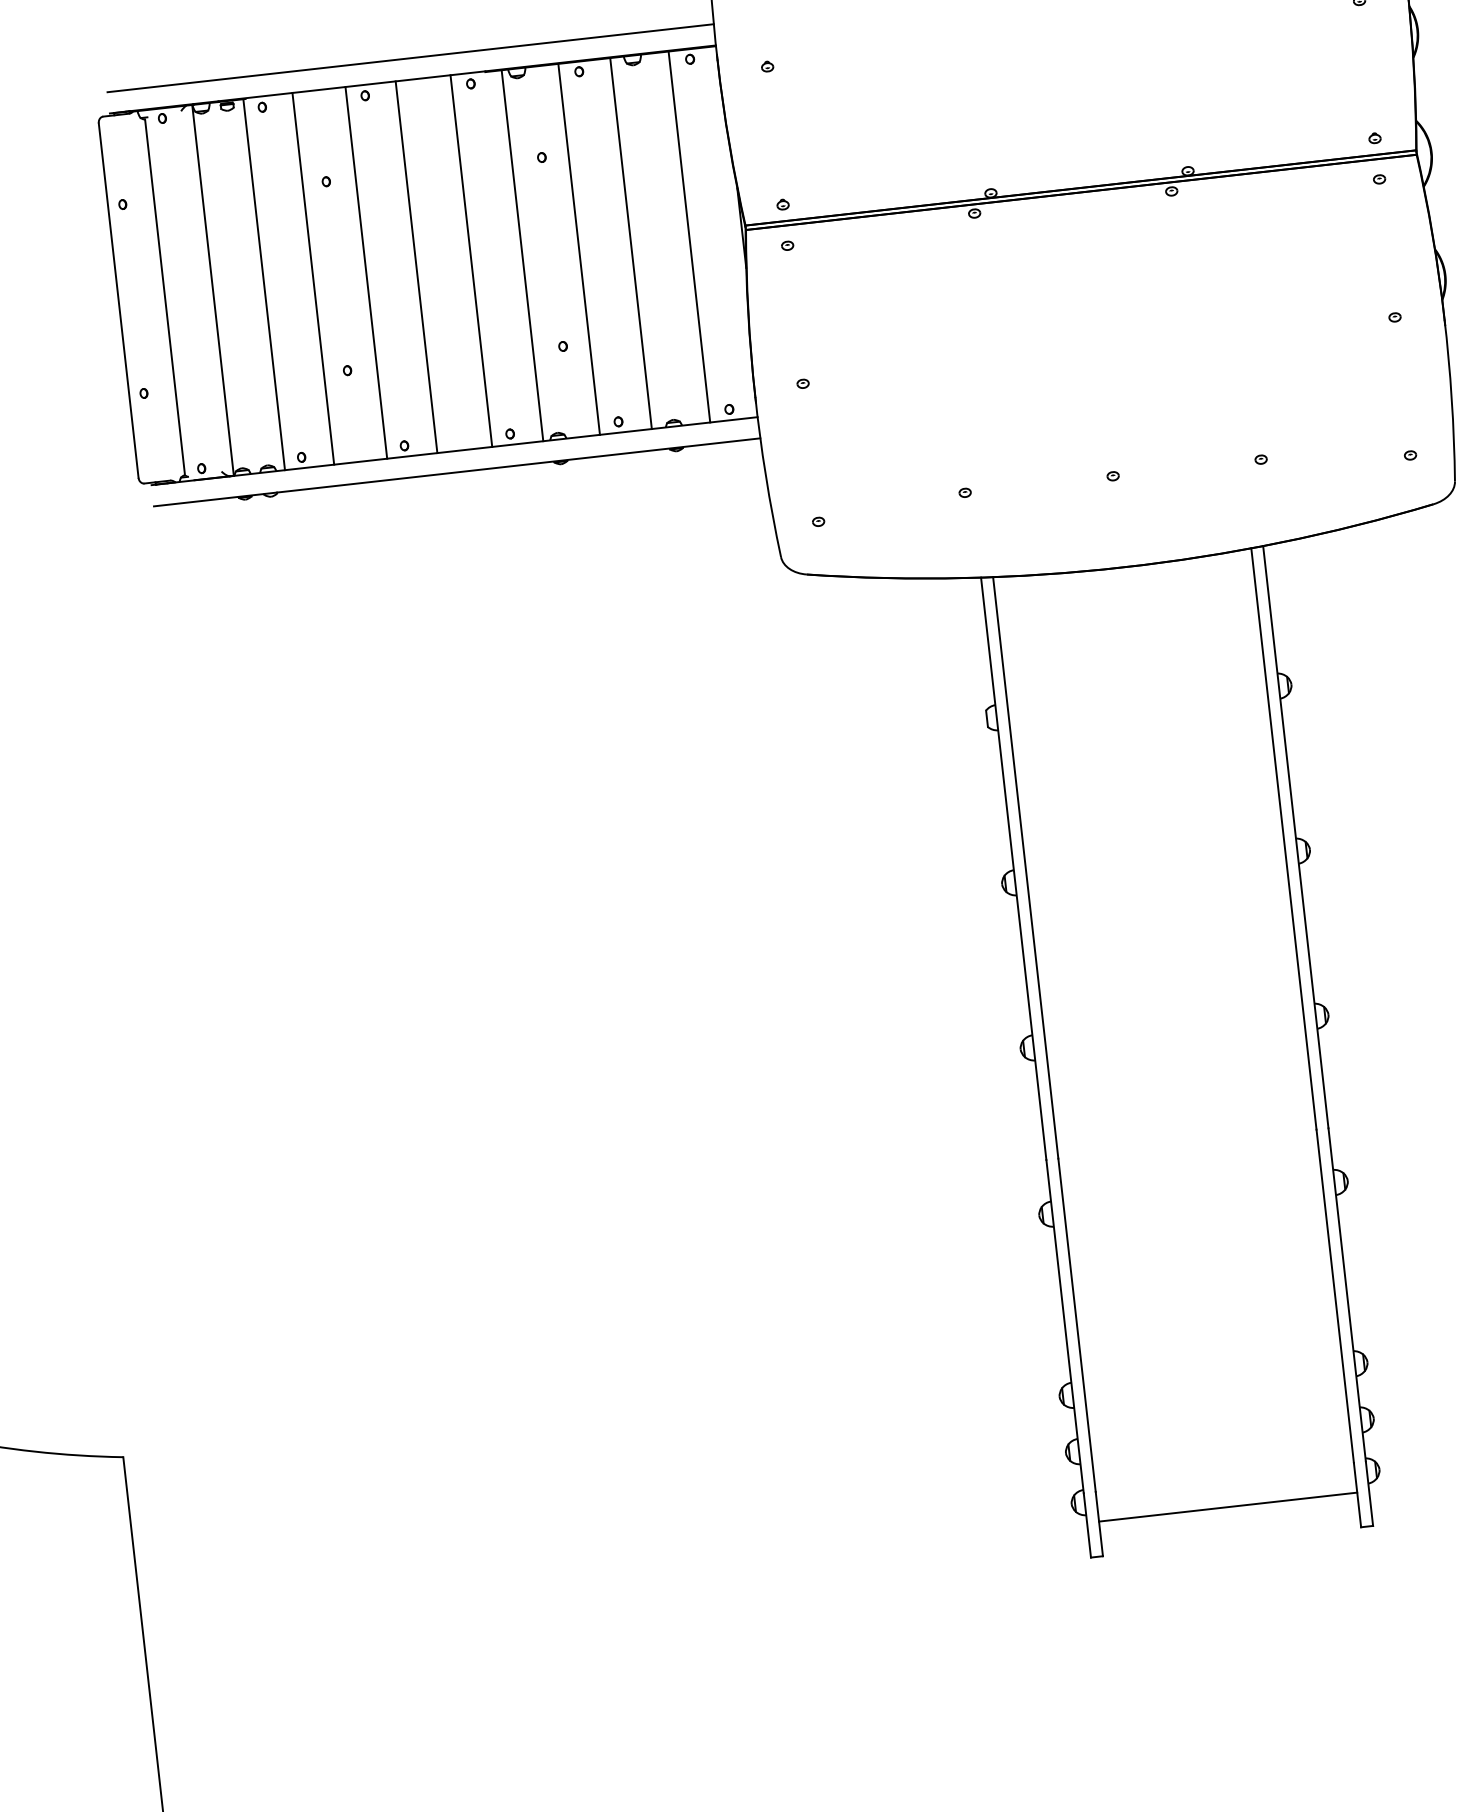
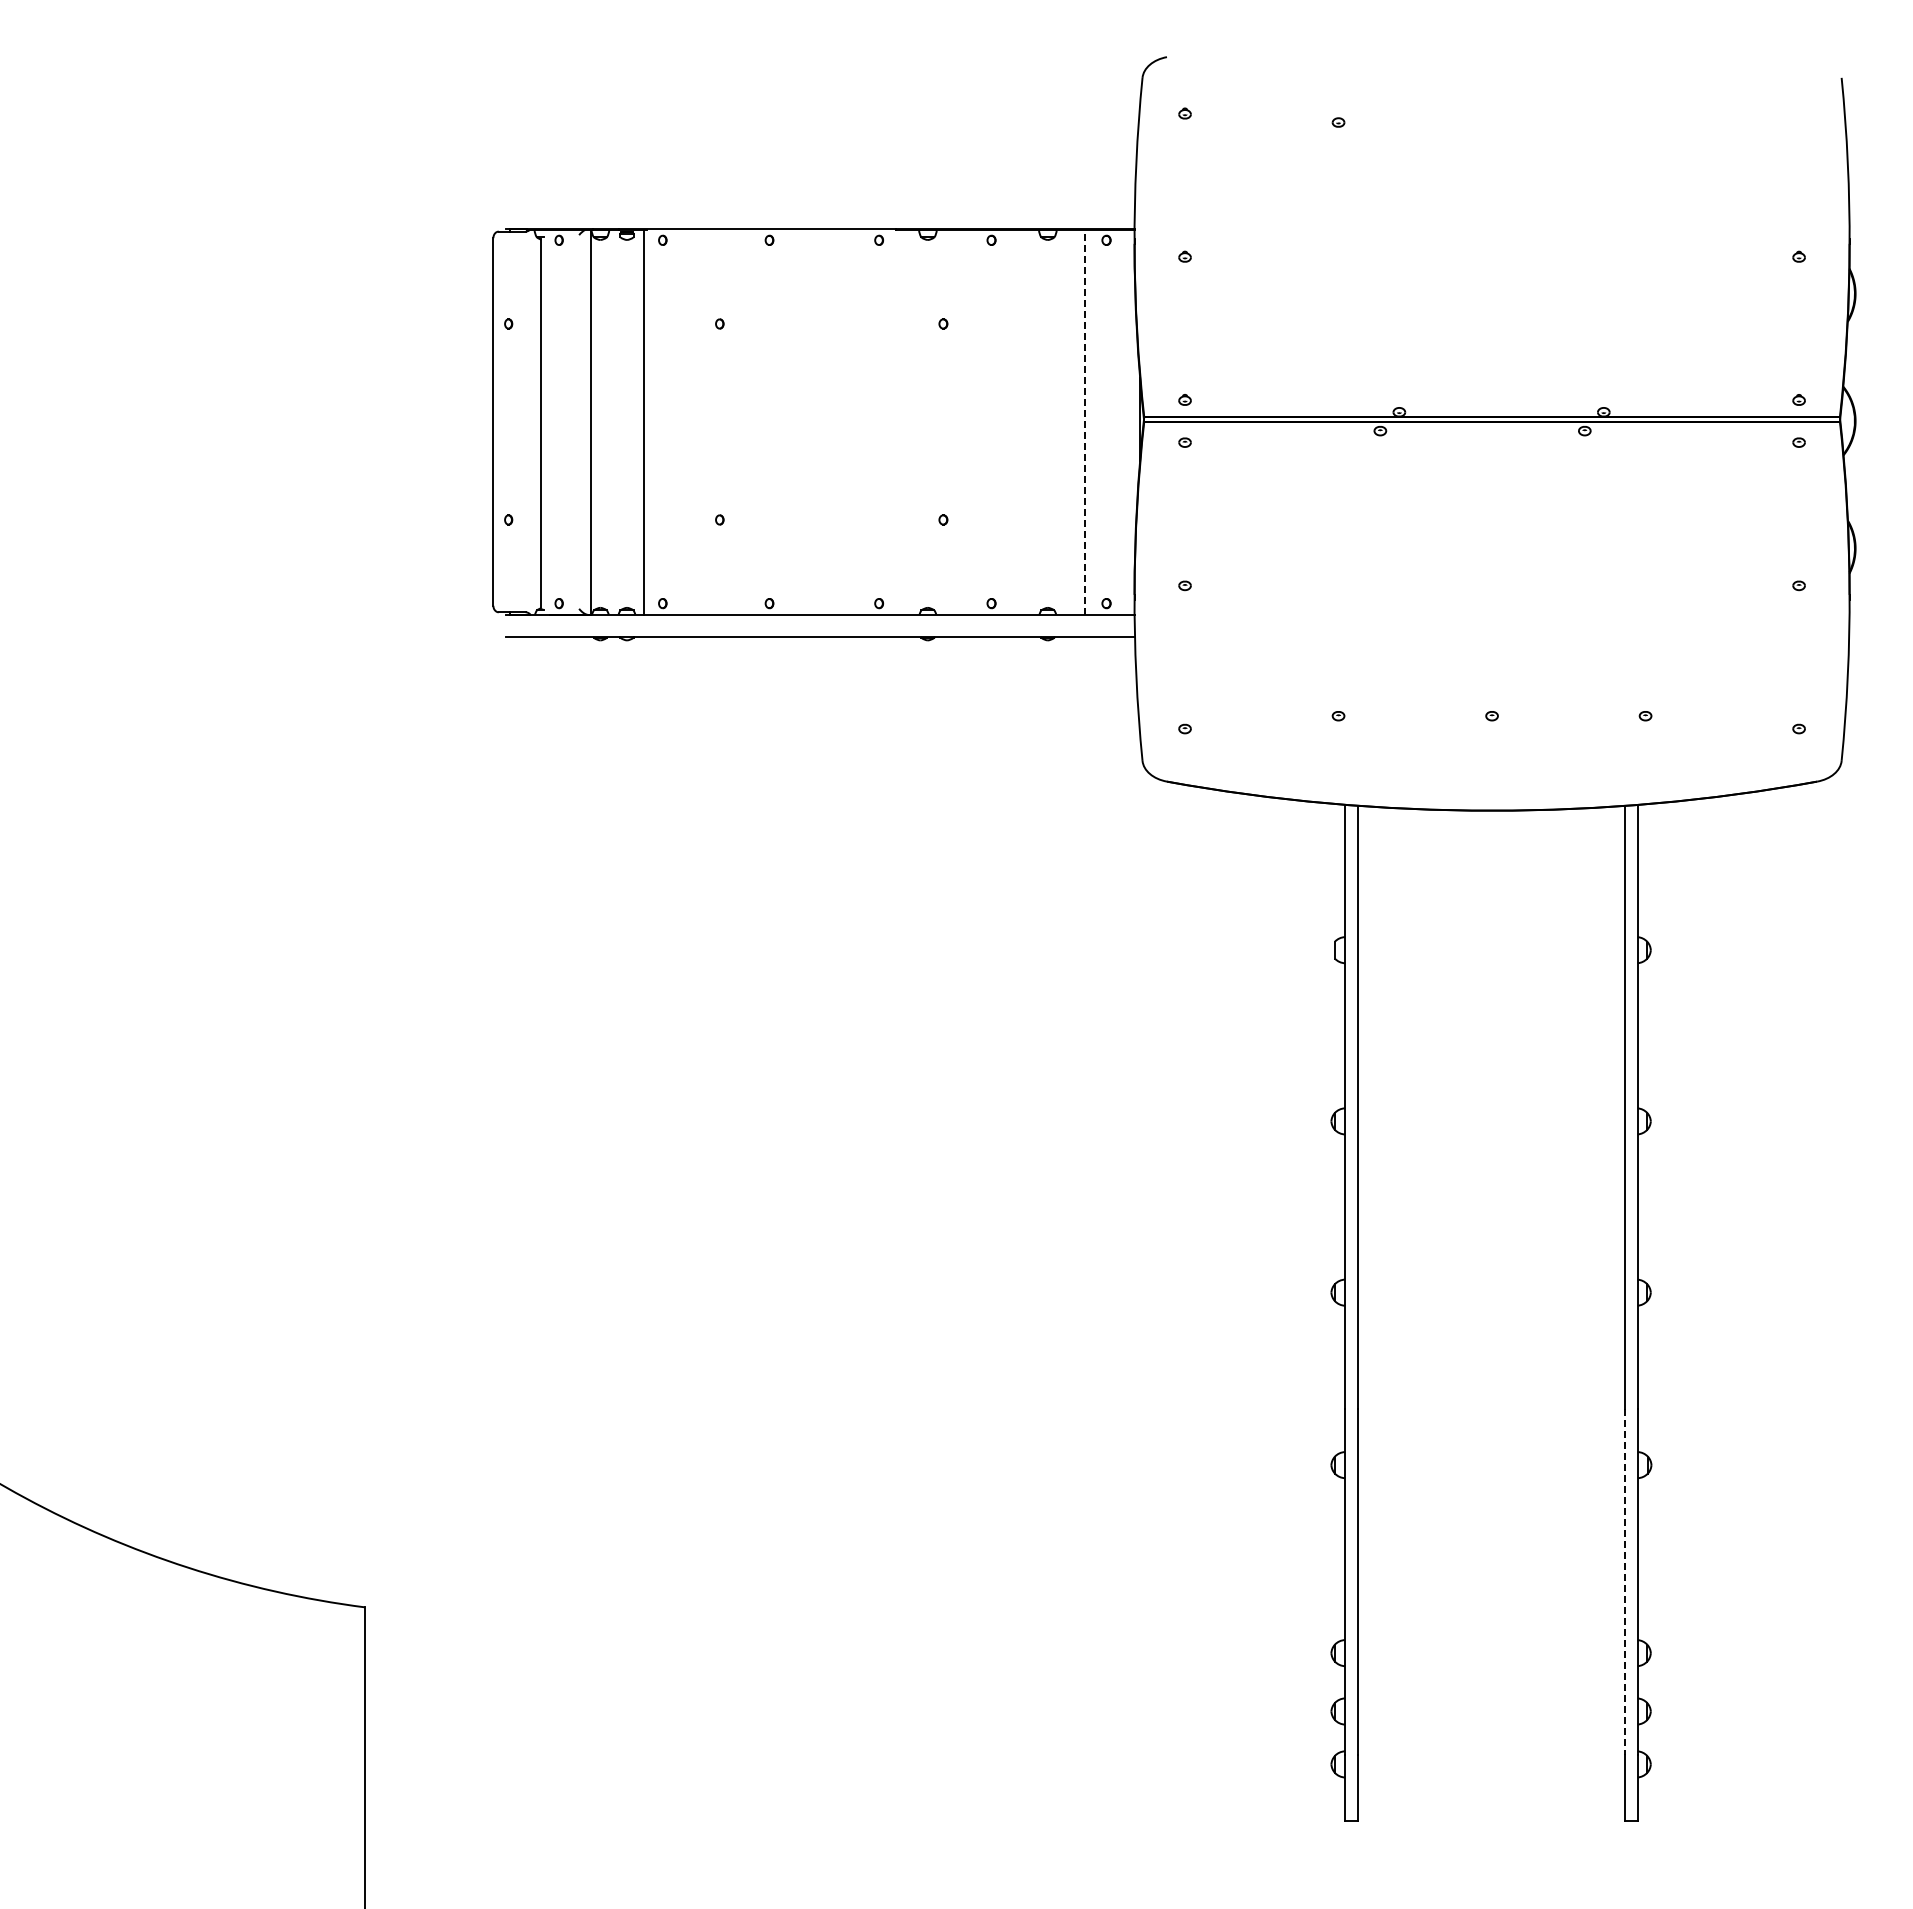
line: (409, 58) -> (819, 207), removed
line: (689, 236) -> (1085, 421), solid -> dashed
line: (630, 242) -> (1024, 421), removed
line: (579, 248) -> (971, 421), removed
line: (522, 254) -> (912, 421), removed
line: (471, 260) -> (859, 421), removed
line: (416, 266) -> (802, 421), removed
line: (366, 272) -> (750, 421), removed
line: (313, 278) -> (695, 421), removed
line: (1335, 1295) -> (1625, 1581), solid -> dashed
line: (1228, 1507) -> (1491, 1785), removed

